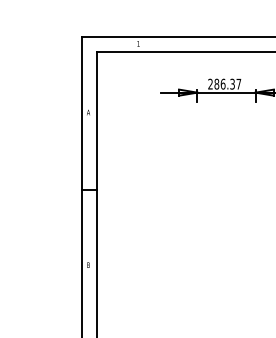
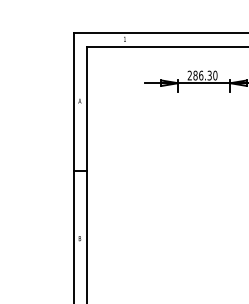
text: (238, 83) -> (215, 74), 286.37 -> 286.30

